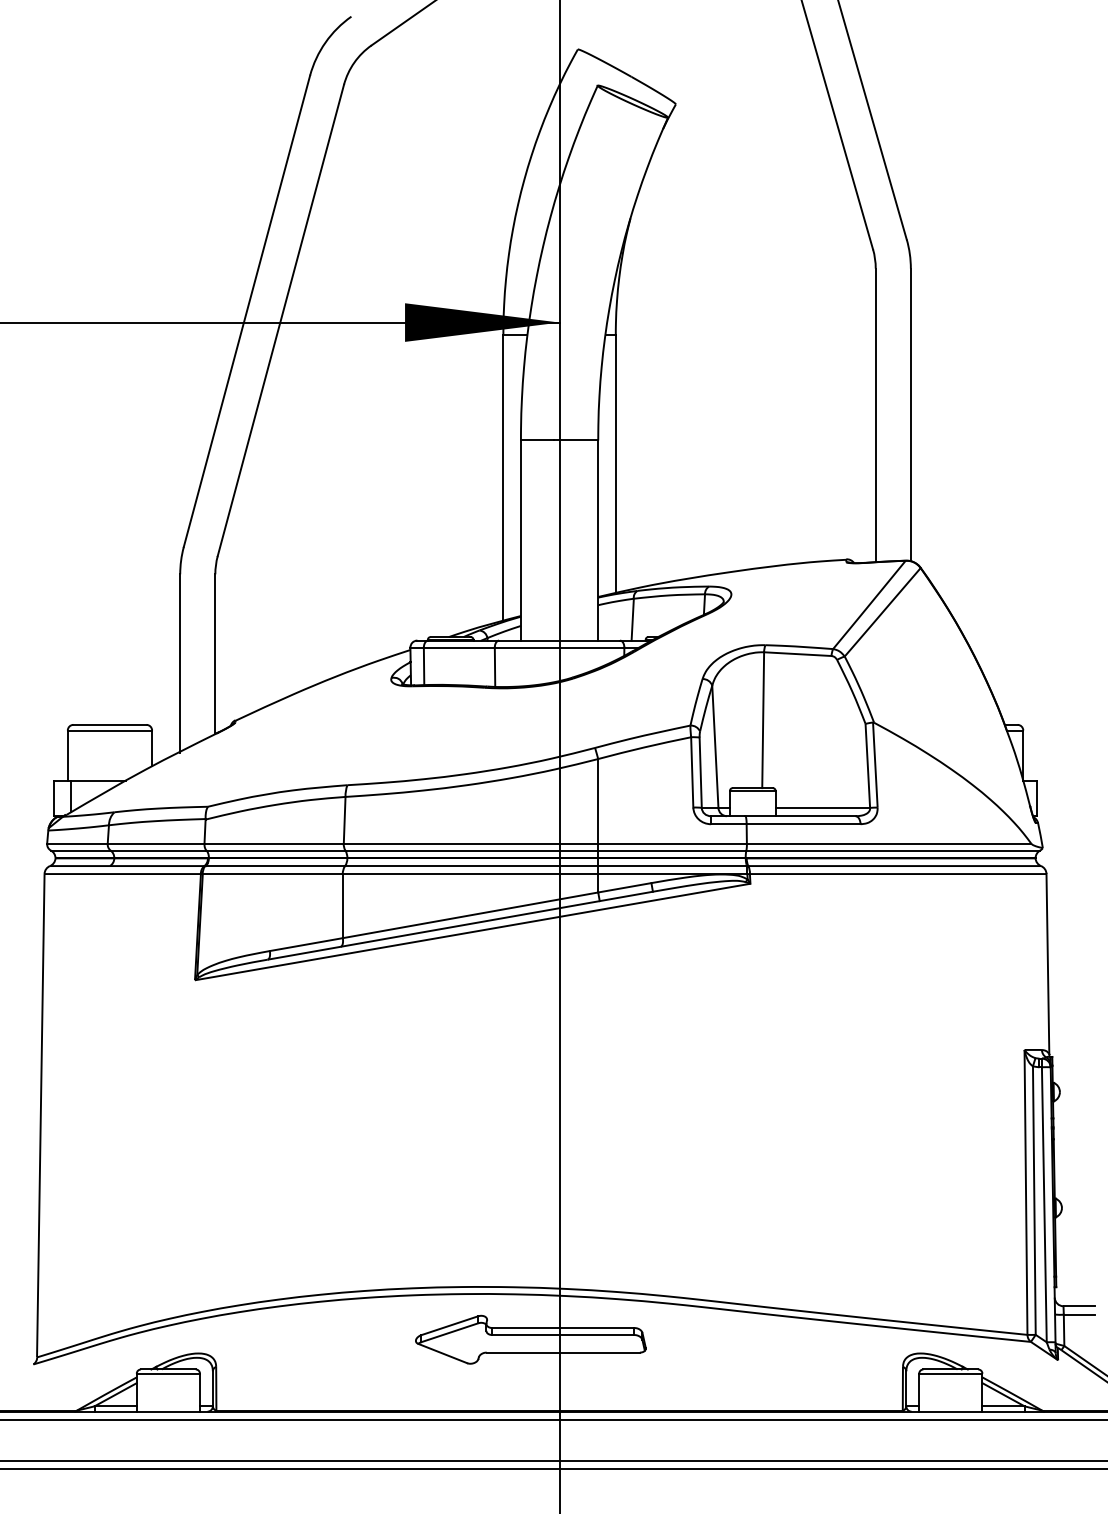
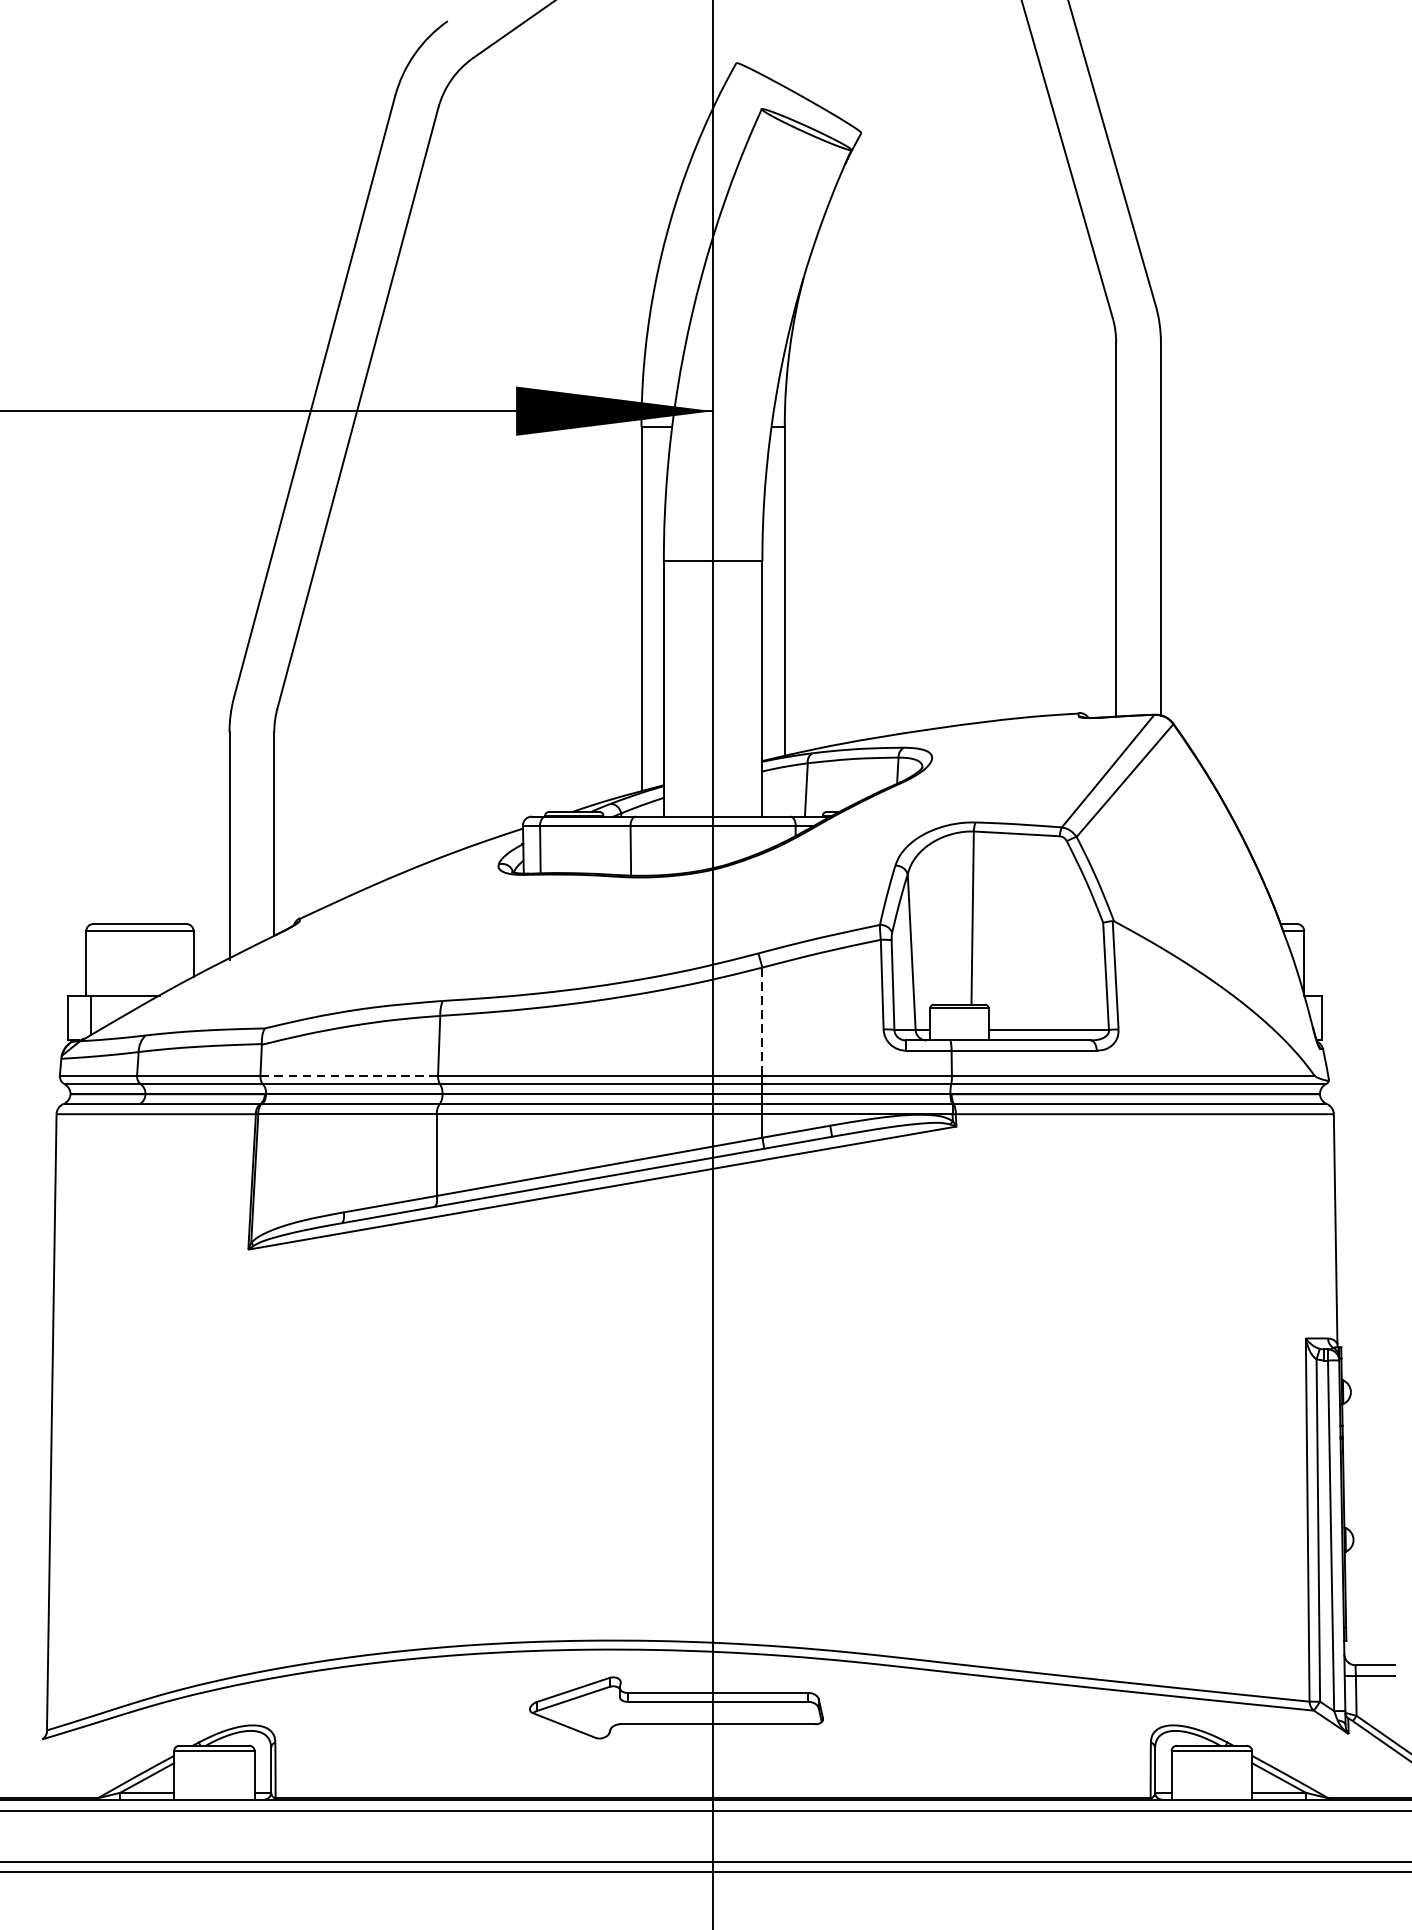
line: (598, 801) -> (762, 1021), solid -> dashed
line: (274, 843) -> (349, 1075), solid -> dashed

